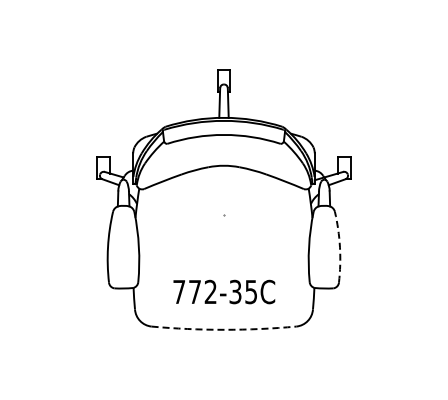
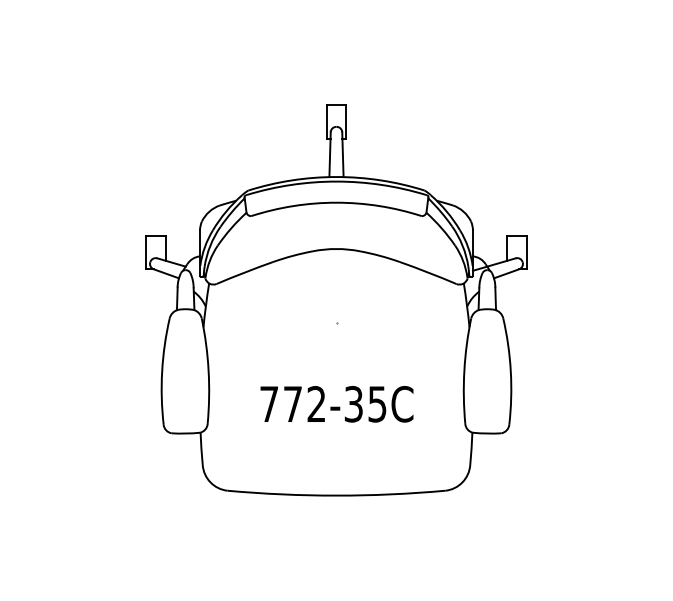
arc: (339, 247) -> (510, 371), dashed -> solid
text: (224, 291) -> (337, 403), moved
arc: (223, 329) -> (335, 495), dashed -> solid

